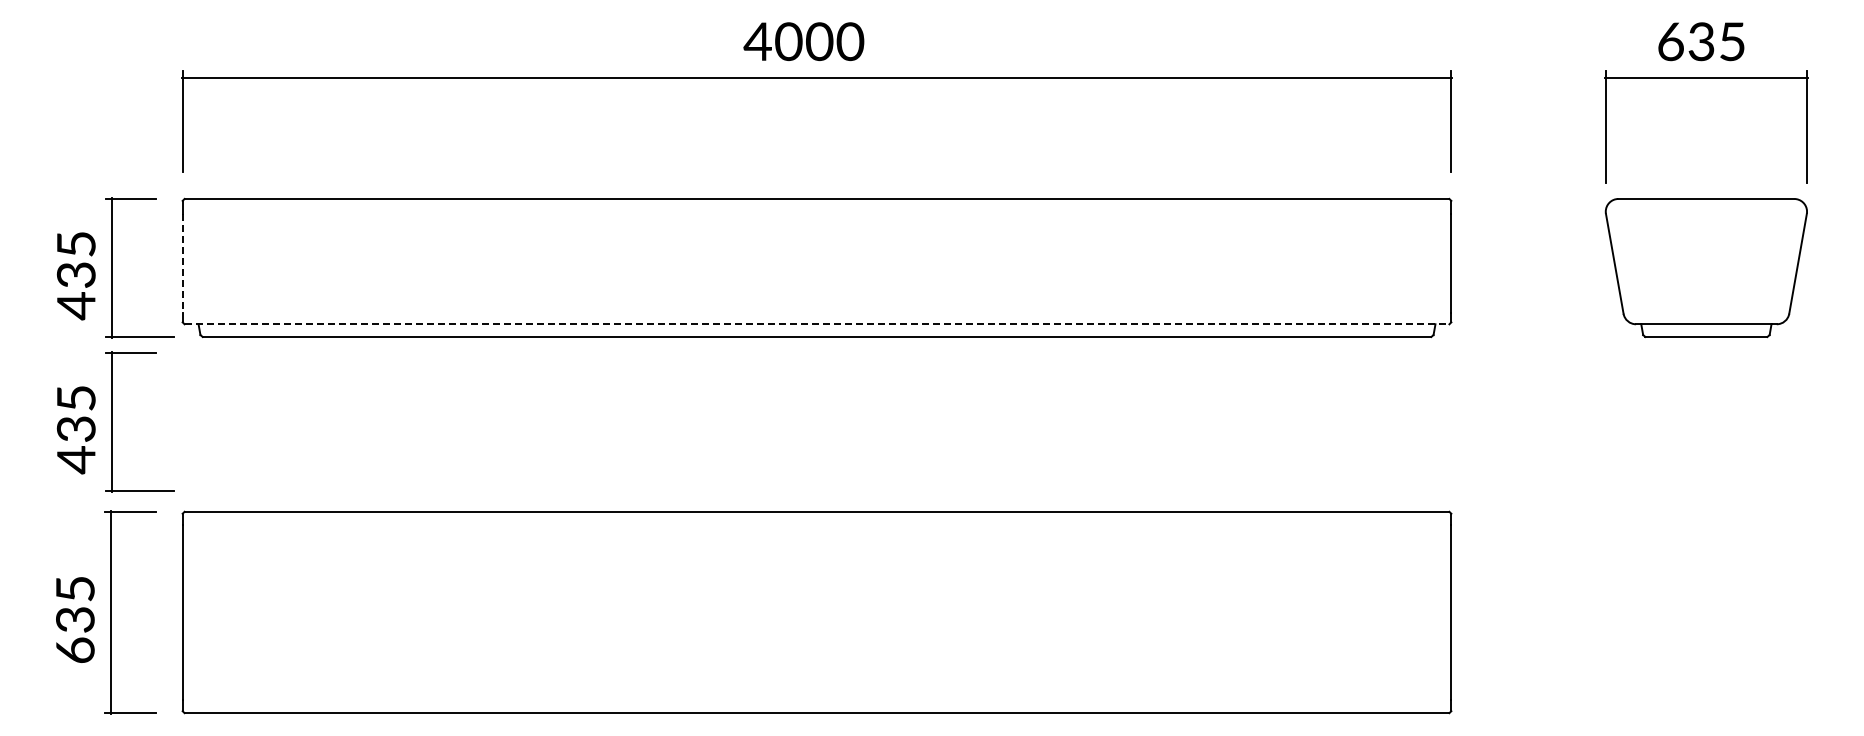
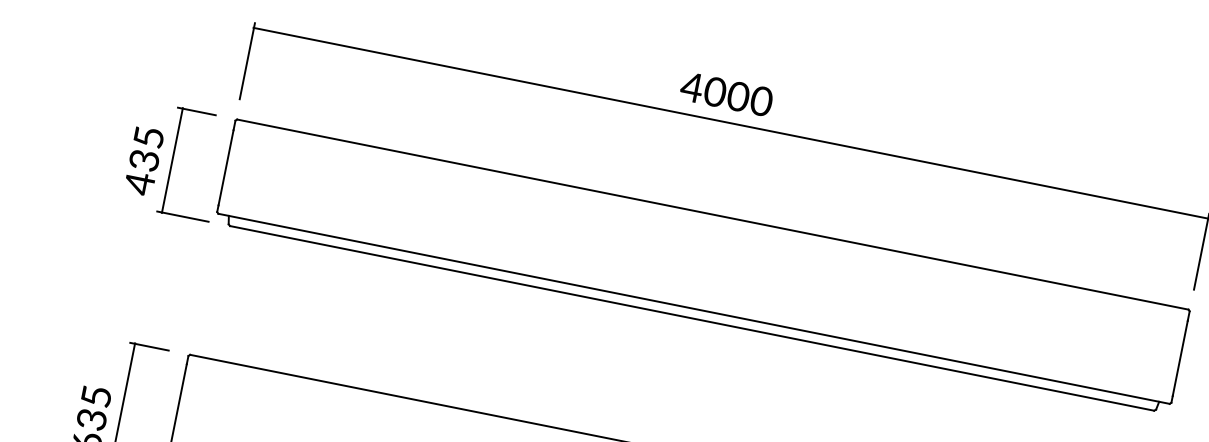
line: (182, 263) -> (225, 167), dashed -> solid
line: (817, 324) -> (694, 309), dashed -> solid
part: (115, 421) -> (151, 276), removed

